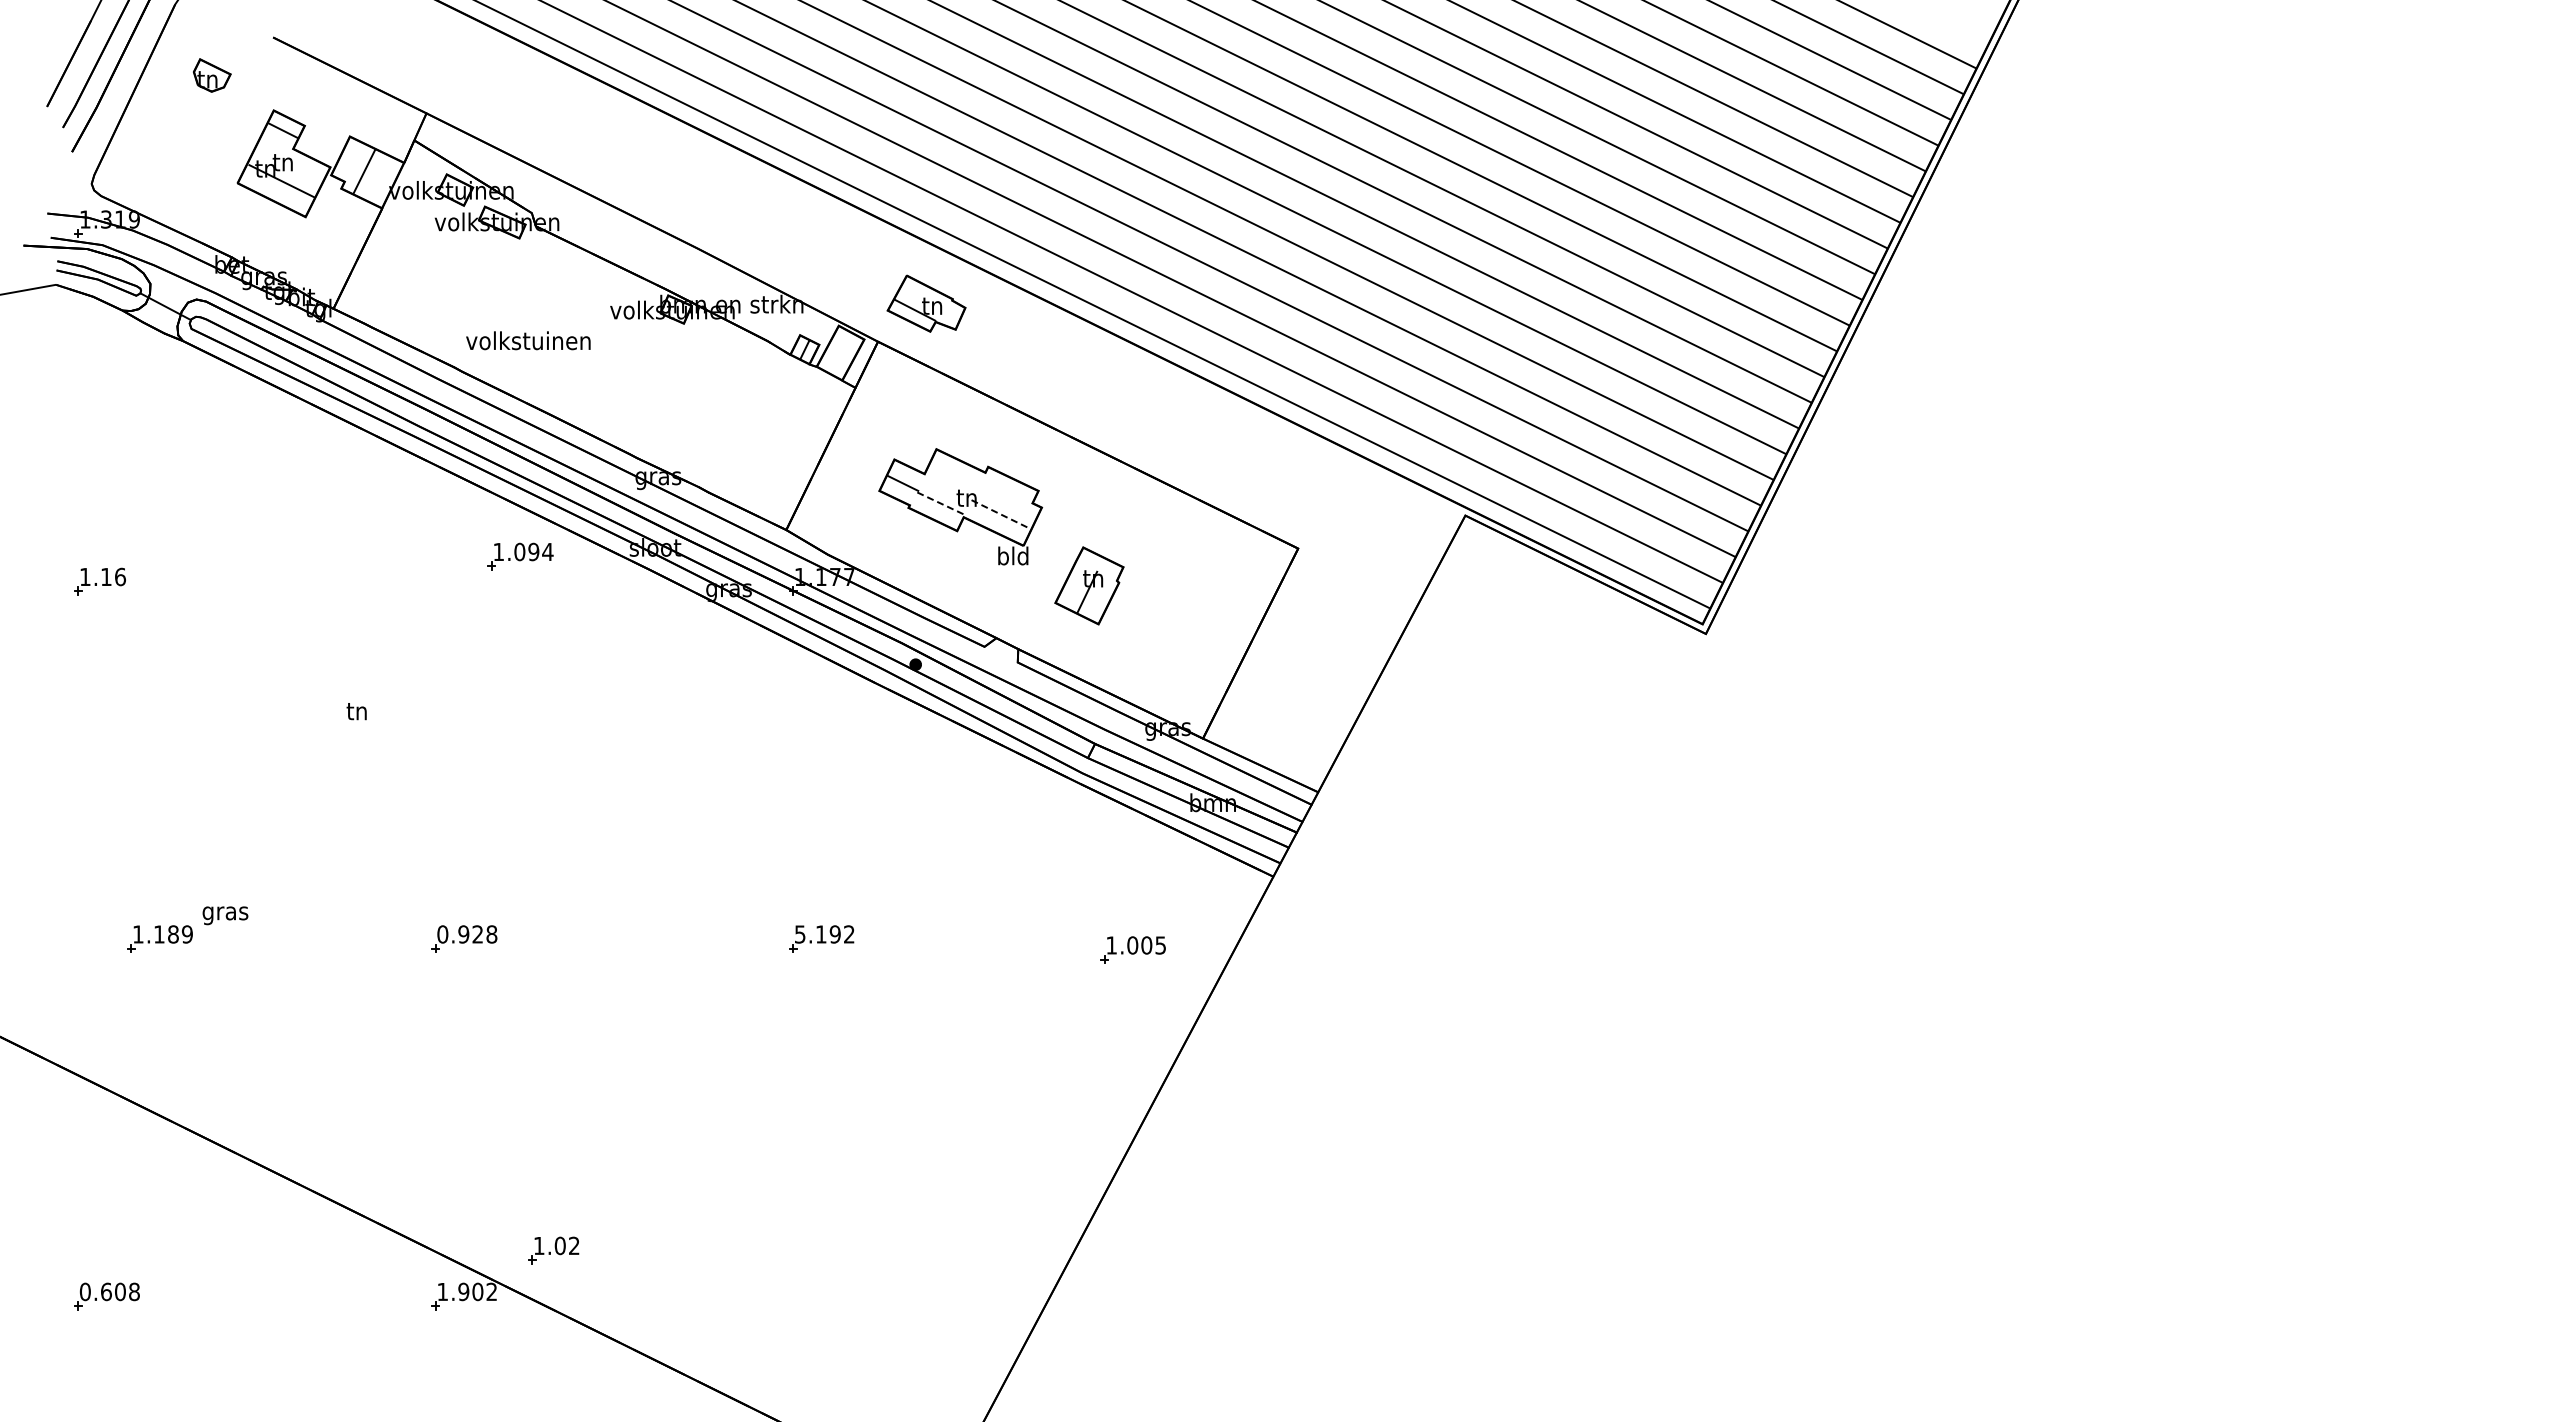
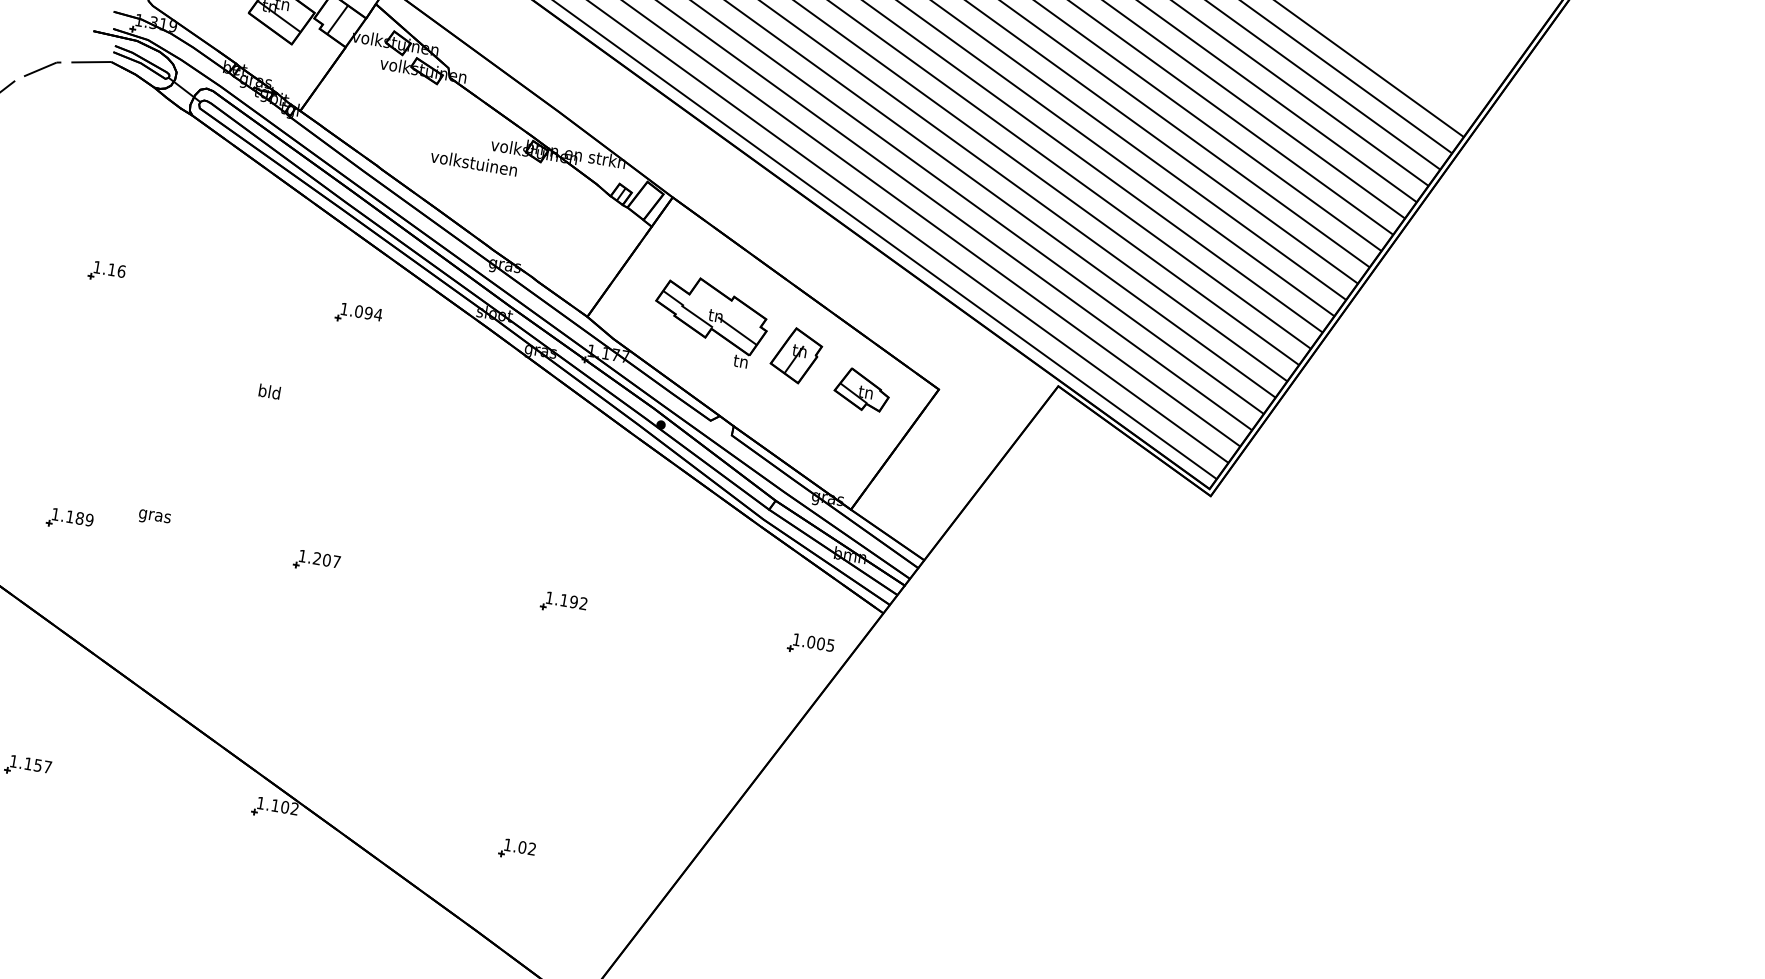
part: (926, 303) -> (862, 389), moved
text: (528, 340) -> (474, 162), moved
line: (940, 503) -> (697, 316), dashed -> solid
line: (1001, 514) -> (737, 331), dashed -> solid
text: (1013, 555) -> (741, 361), bld -> tn
part: (520, 556) -> (358, 314), moved
part: (1089, 585) -> (796, 355), moved
text: (357, 710) -> (269, 391), tn -> bld
text: (467, 934) -> (319, 559), 0.928 -> 1.207
text: (800, 934) -> (549, 598), 5.192 -> 1.192
part: (159, 938) -> (69, 519), moved
part: (1132, 949) -> (810, 644), moved
part: (553, 1250) -> (517, 849), moved
text: (109, 1291) -> (30, 763), 0.608 -> 1.157
text: (463, 1291) -> (275, 805), 1.902 -> 1.102

